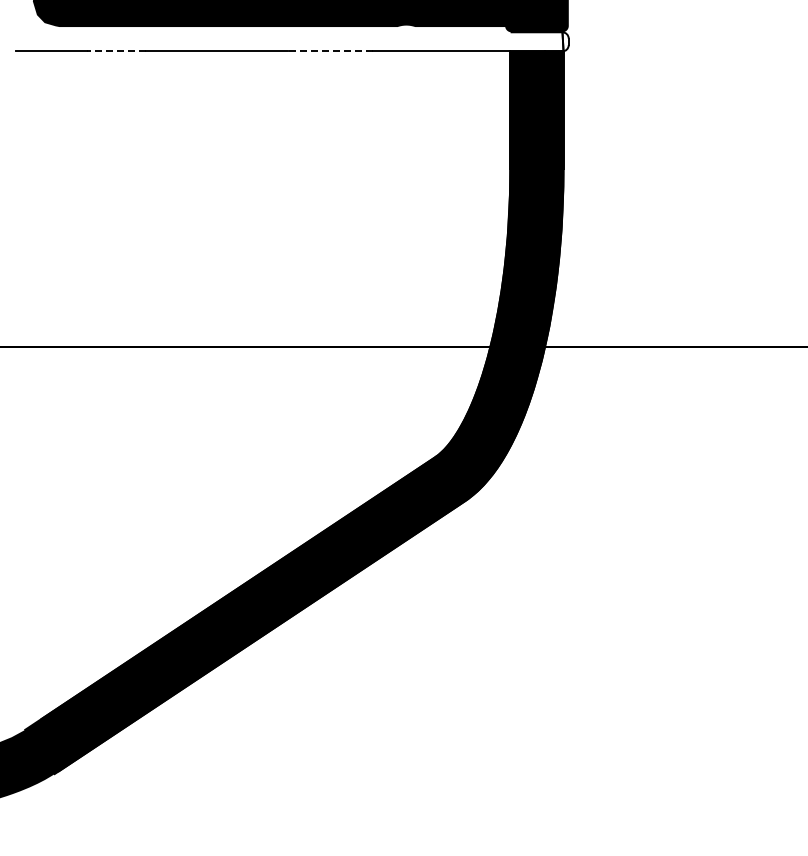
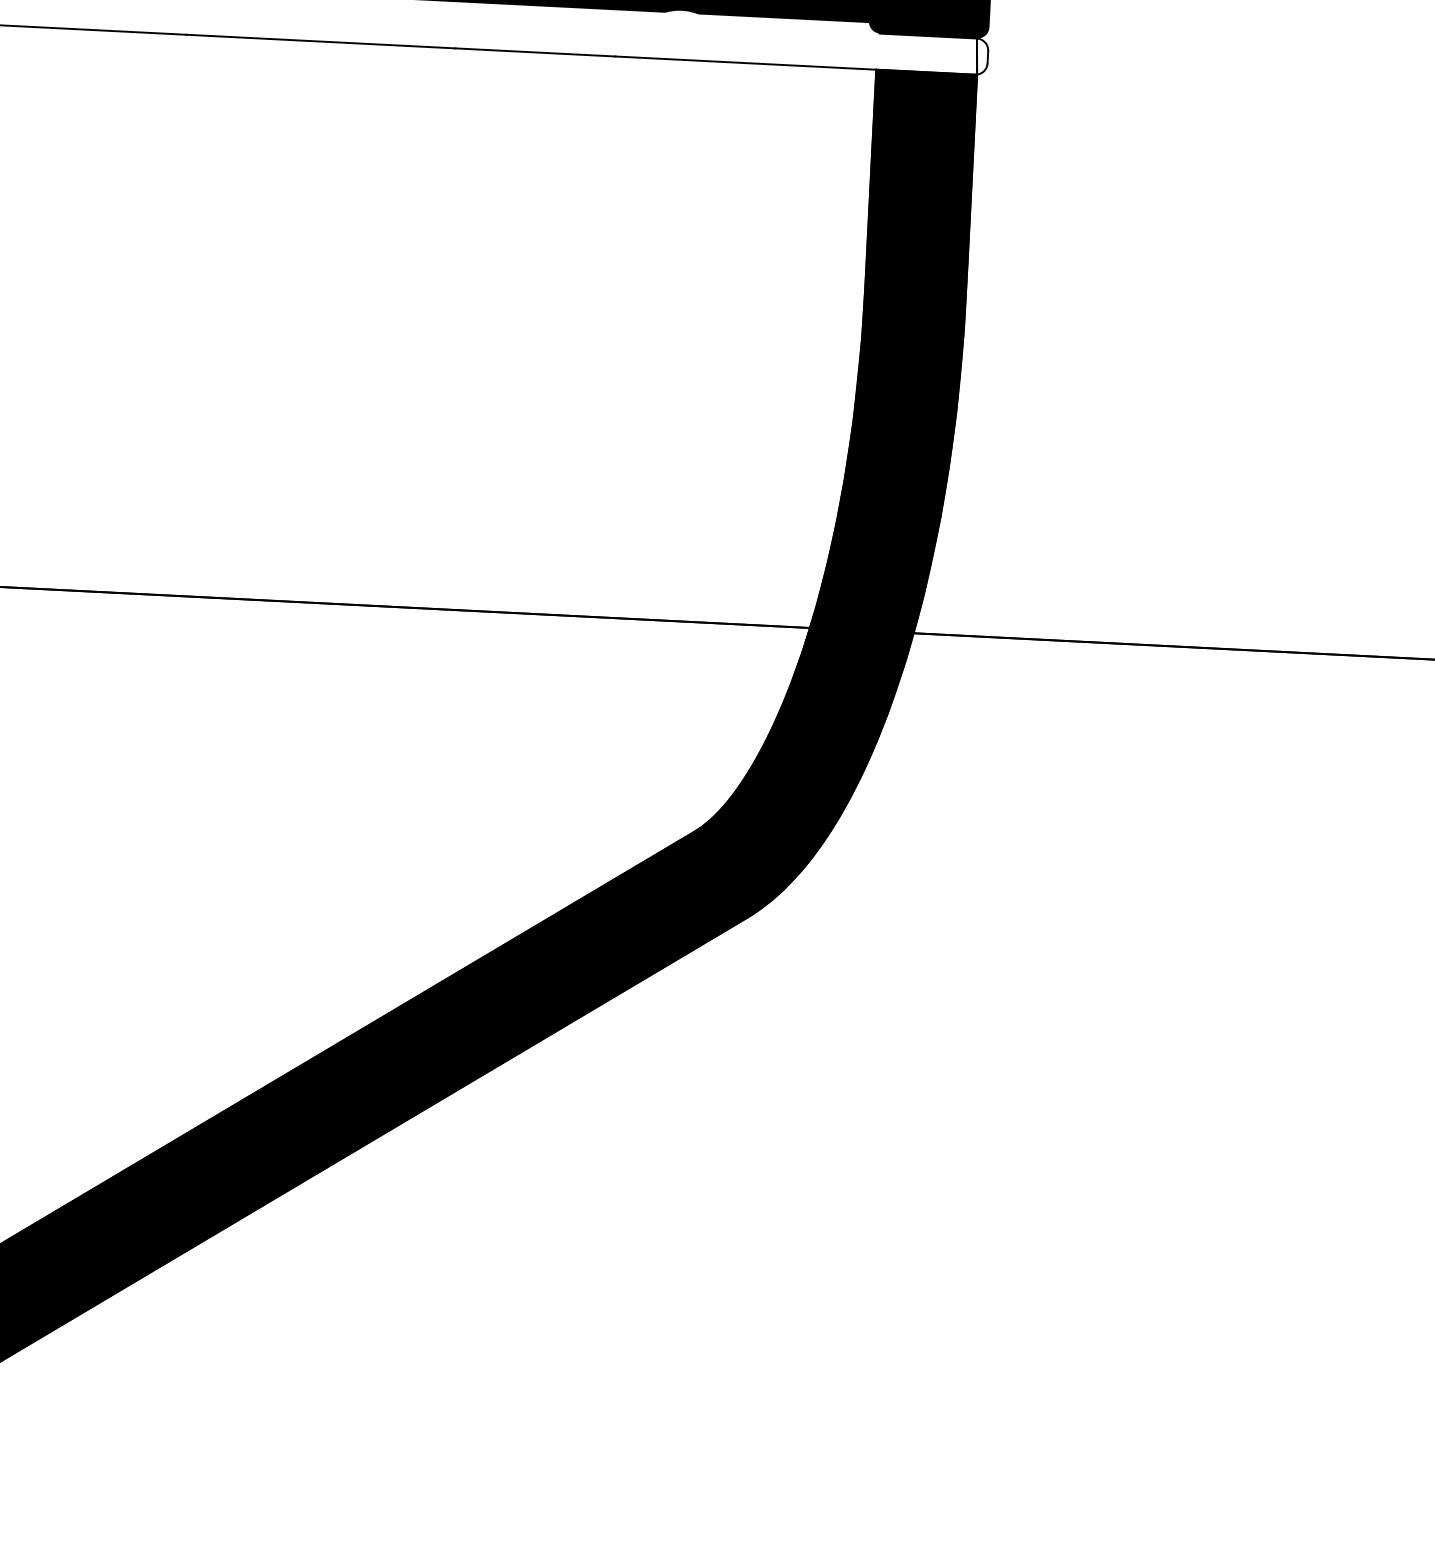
line: (116, 51) -> (130, 32), dashed -> solid
line: (329, 51) -> (533, 52), dashed -> solid

